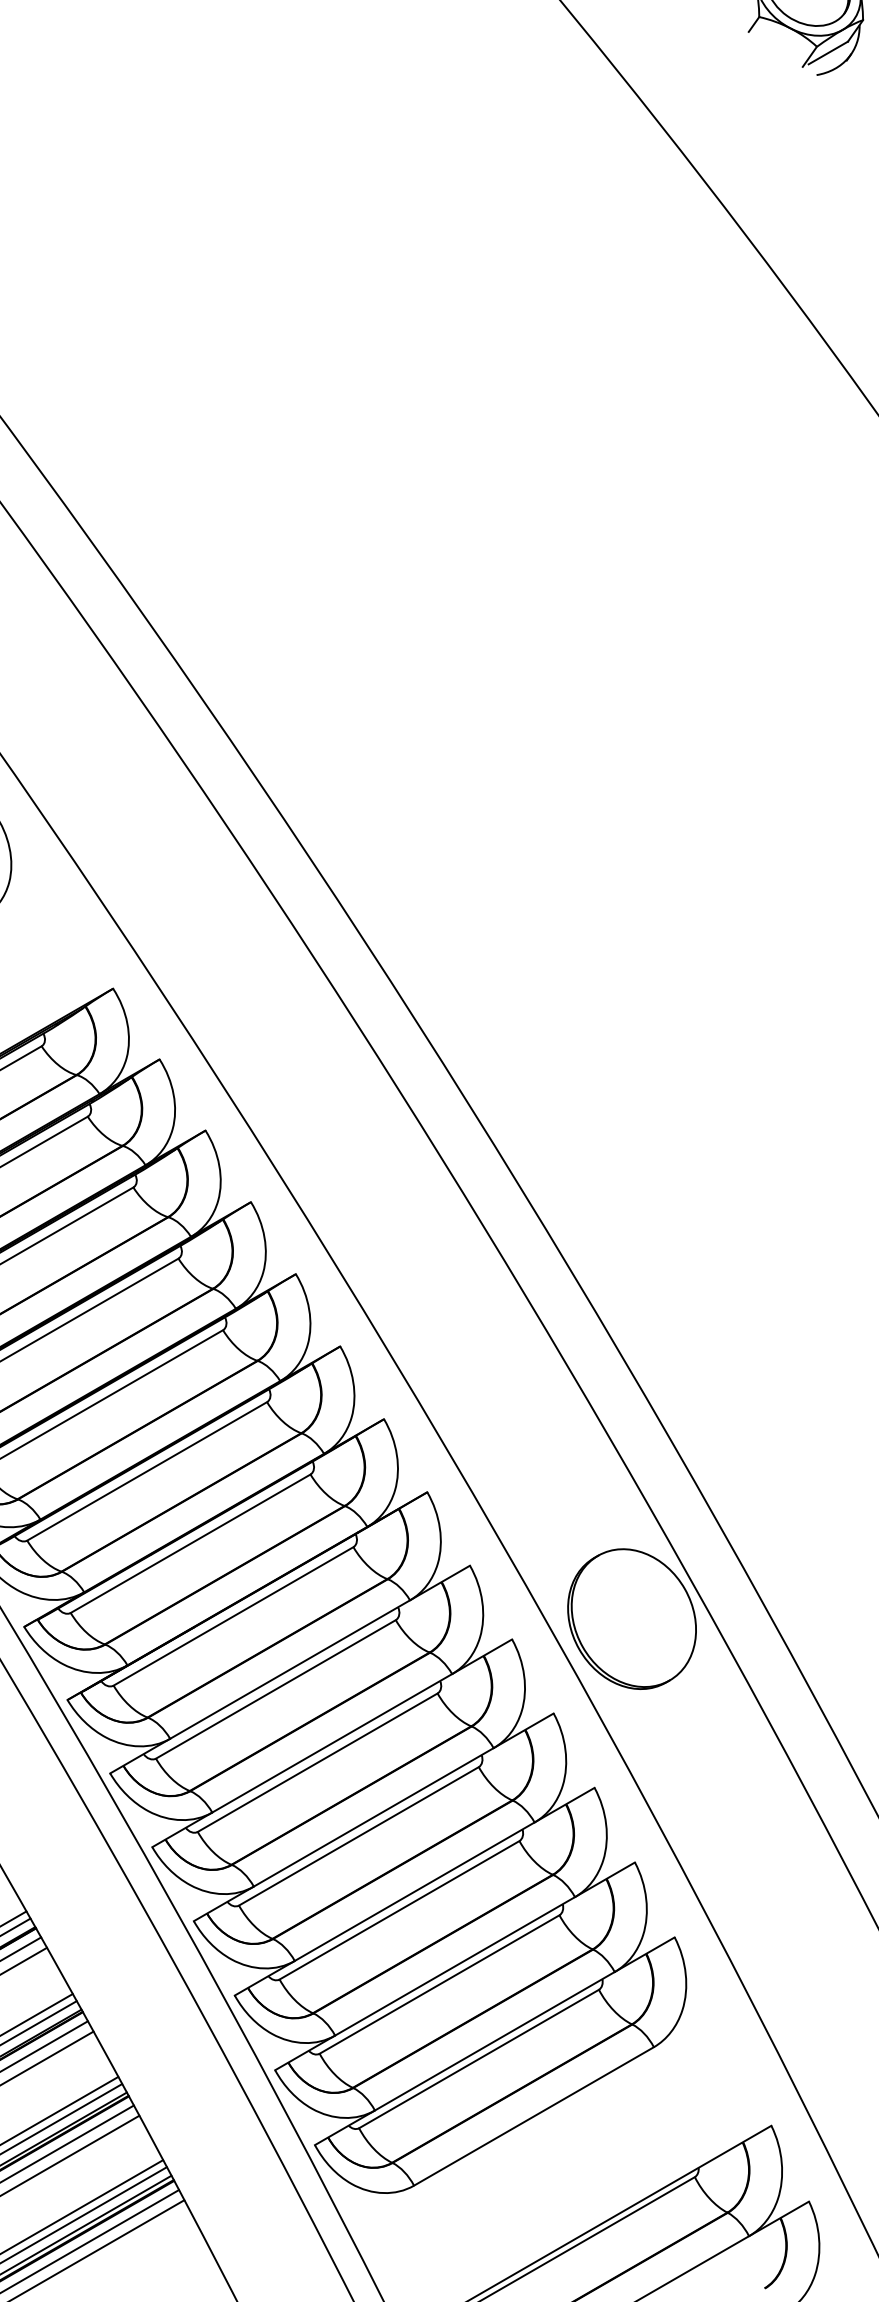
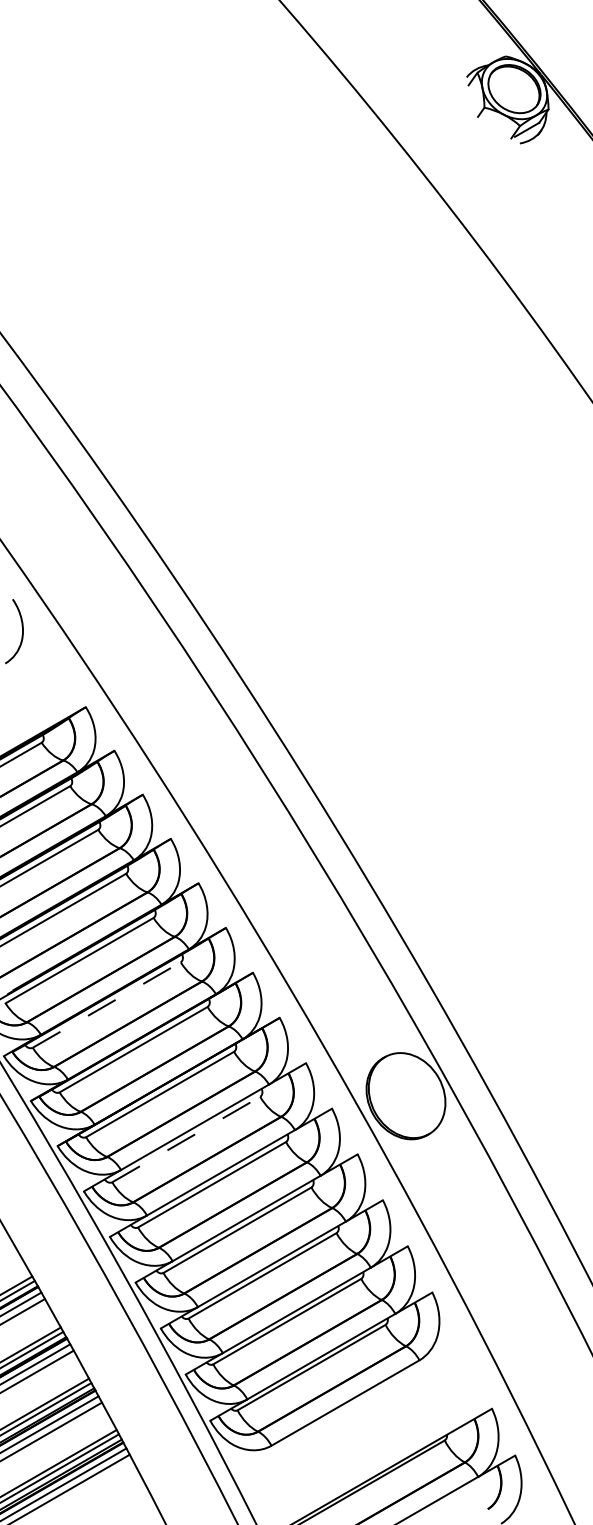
line: (148, 1470) -> (107, 1004), solid -> dashed
line: (276, 1689) -> (186, 1139), solid -> dashed

